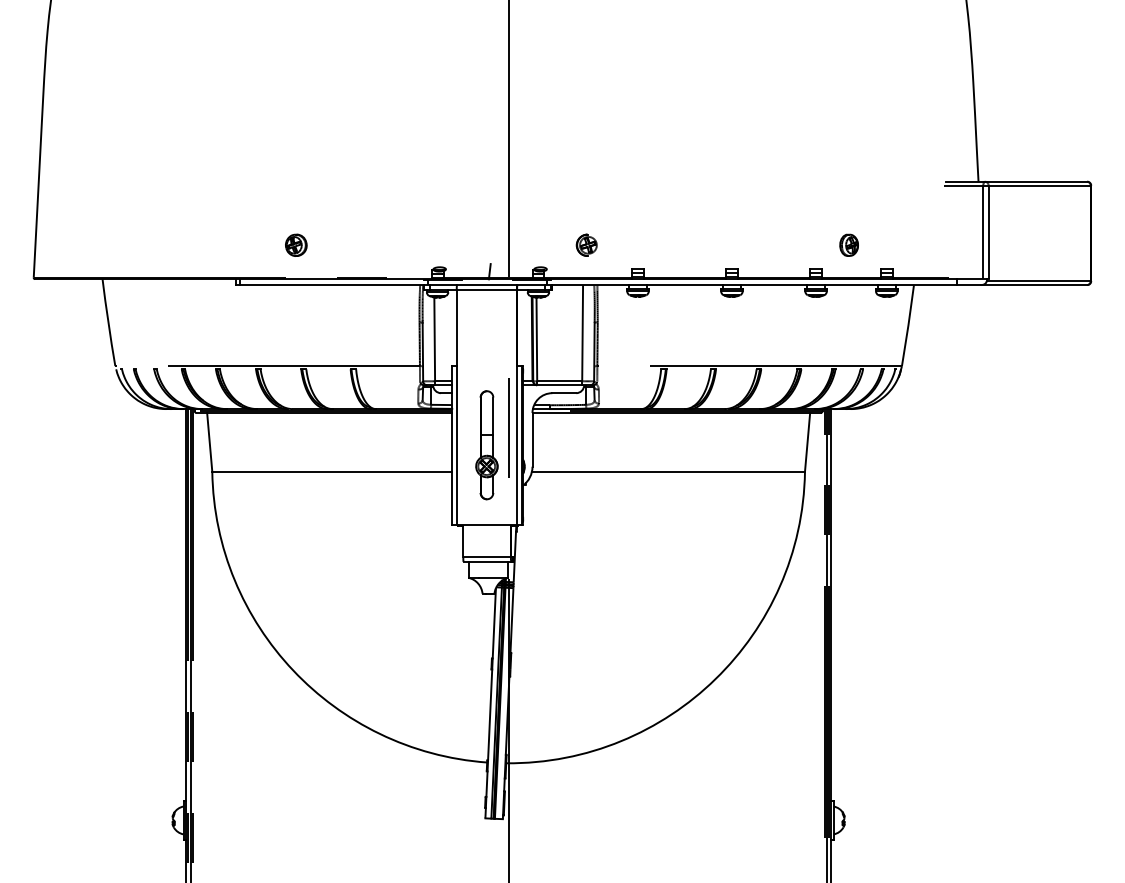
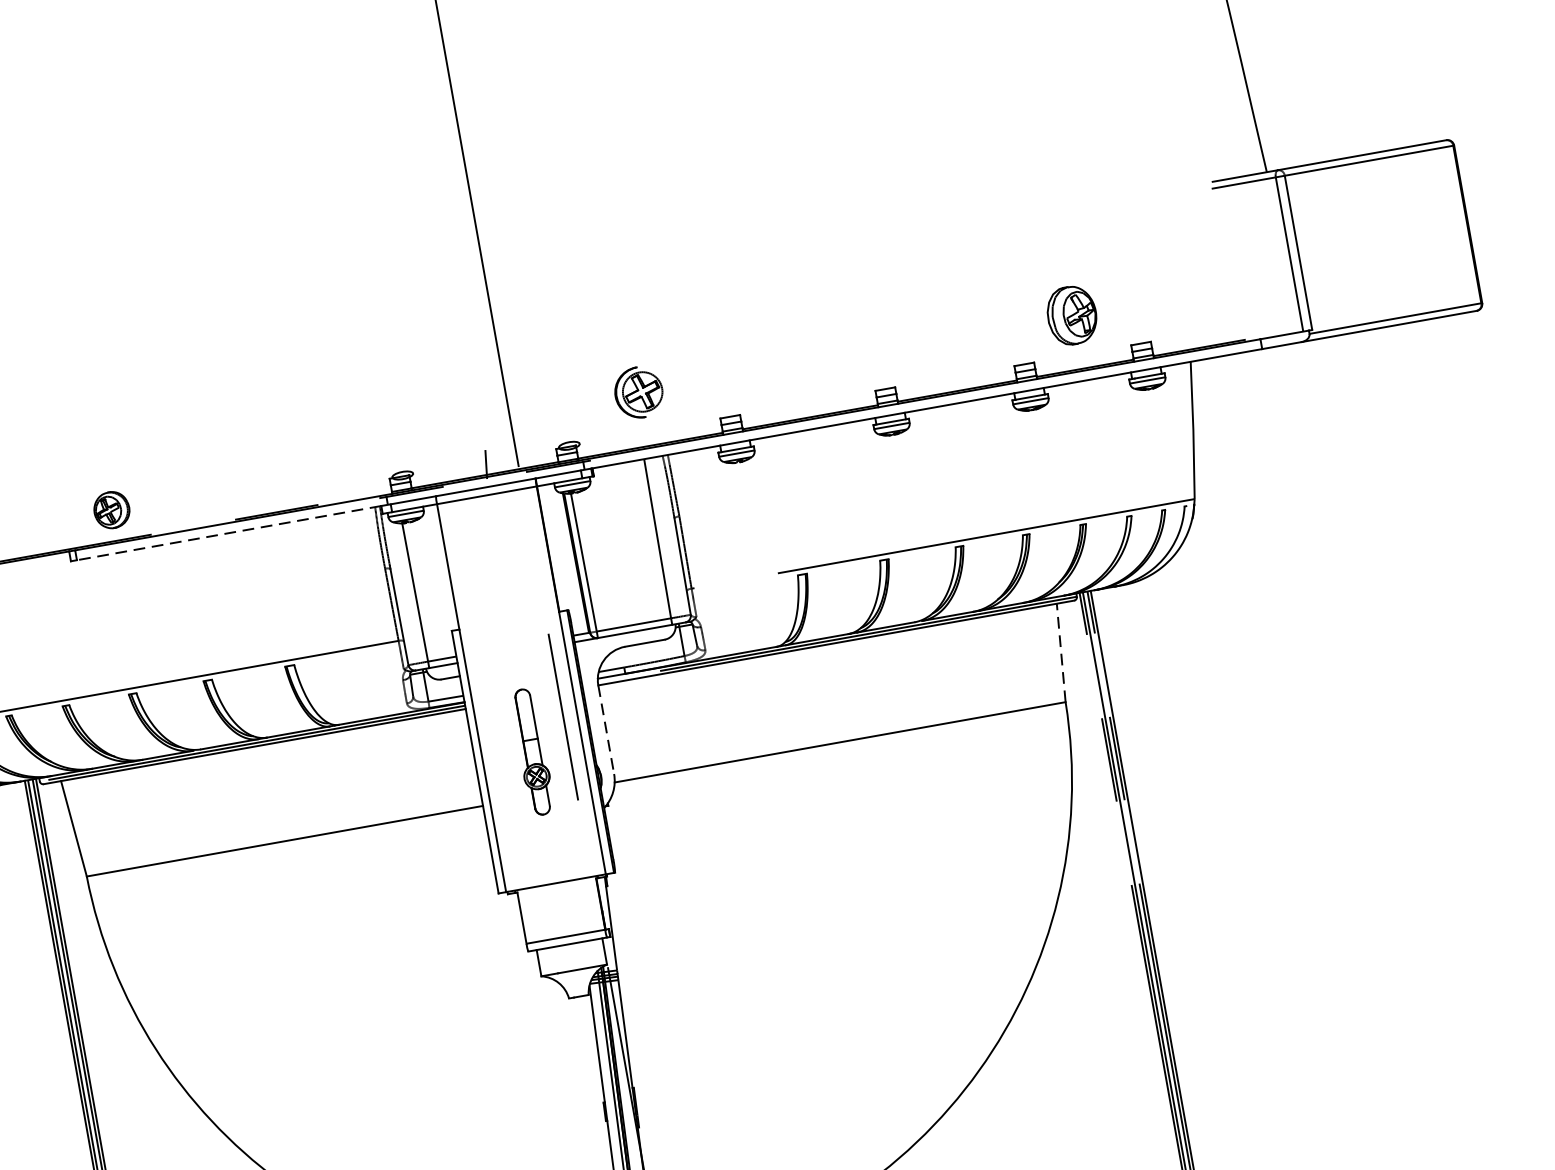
part: (296, 244) -> (111, 508), moved
part: (586, 244) -> (637, 391), size x1.4
part: (848, 244) -> (1070, 314), size x1.6
line: (331, 285) -> (228, 533), solid -> dashed
line: (532, 439) -> (606, 729), solid -> dashed
line: (807, 441) -> (1060, 651), solid -> dashed
part: (486, 445) -> (531, 752), size x0.7

